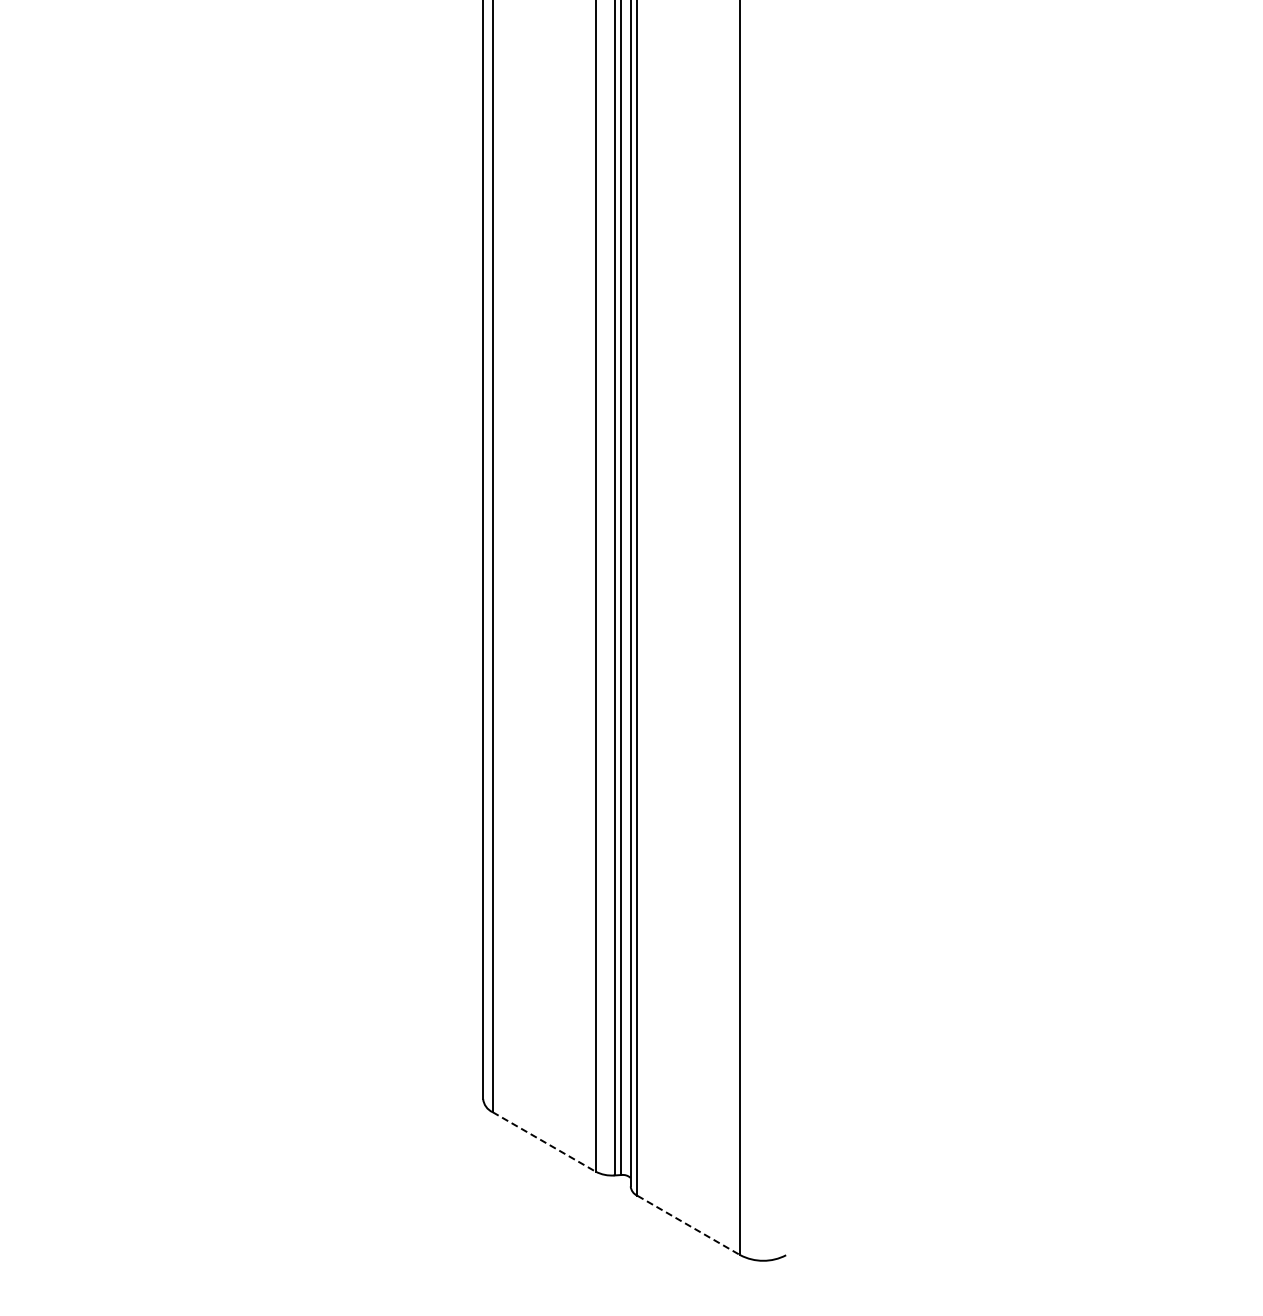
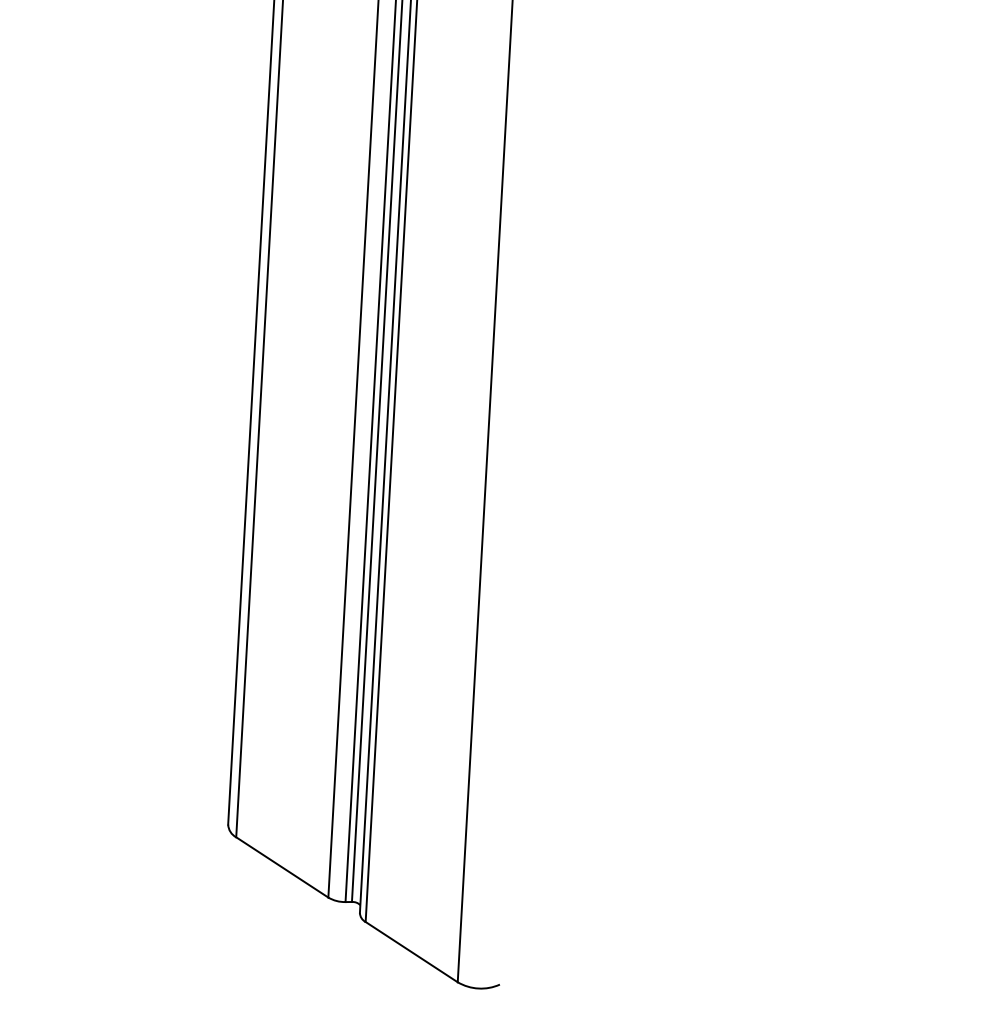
line: (544, 1141) -> (282, 867), dashed -> solid
line: (688, 1225) -> (411, 952), dashed -> solid

